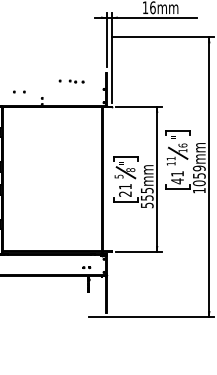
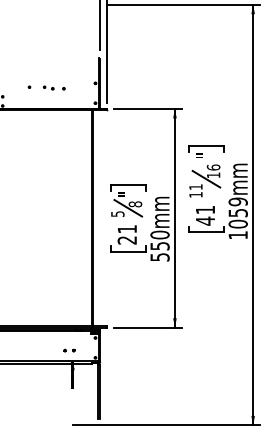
part: (71, 81) -> (46, 87), moved
text: (146, 190) -> (158, 234), 555mm -> 550mm

